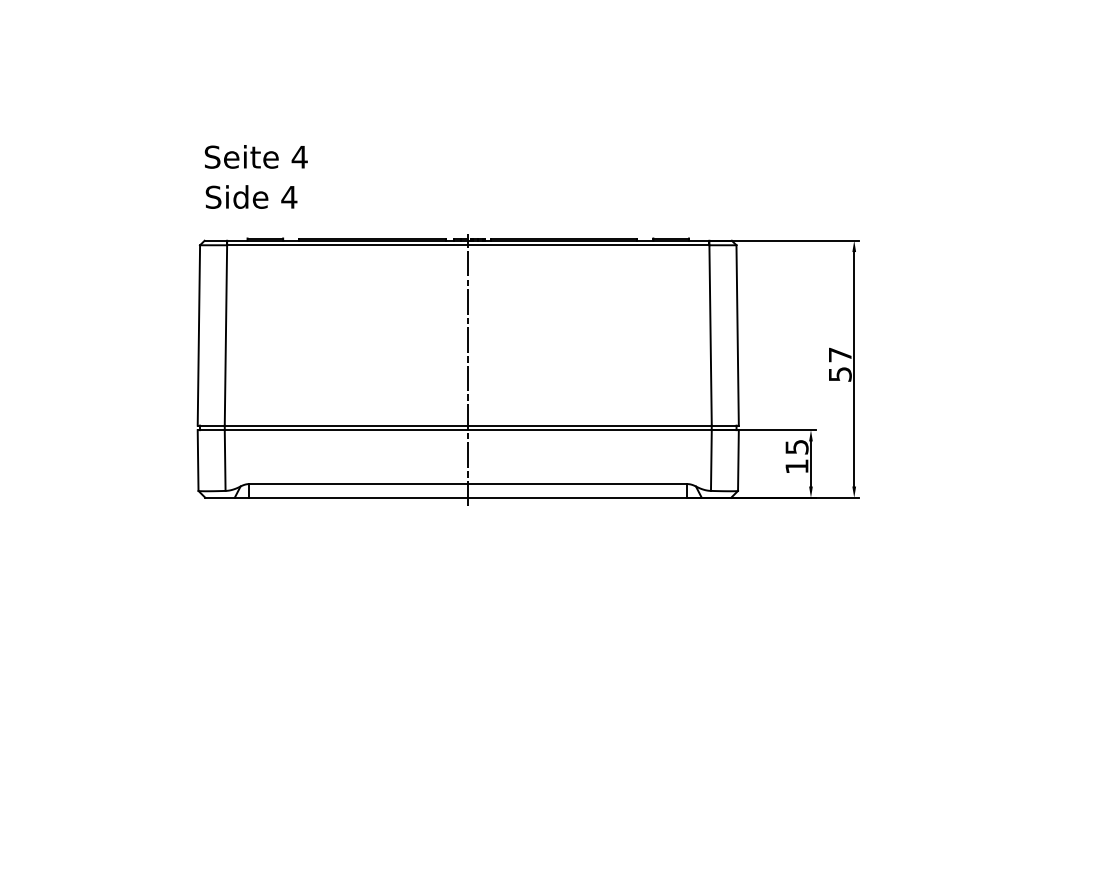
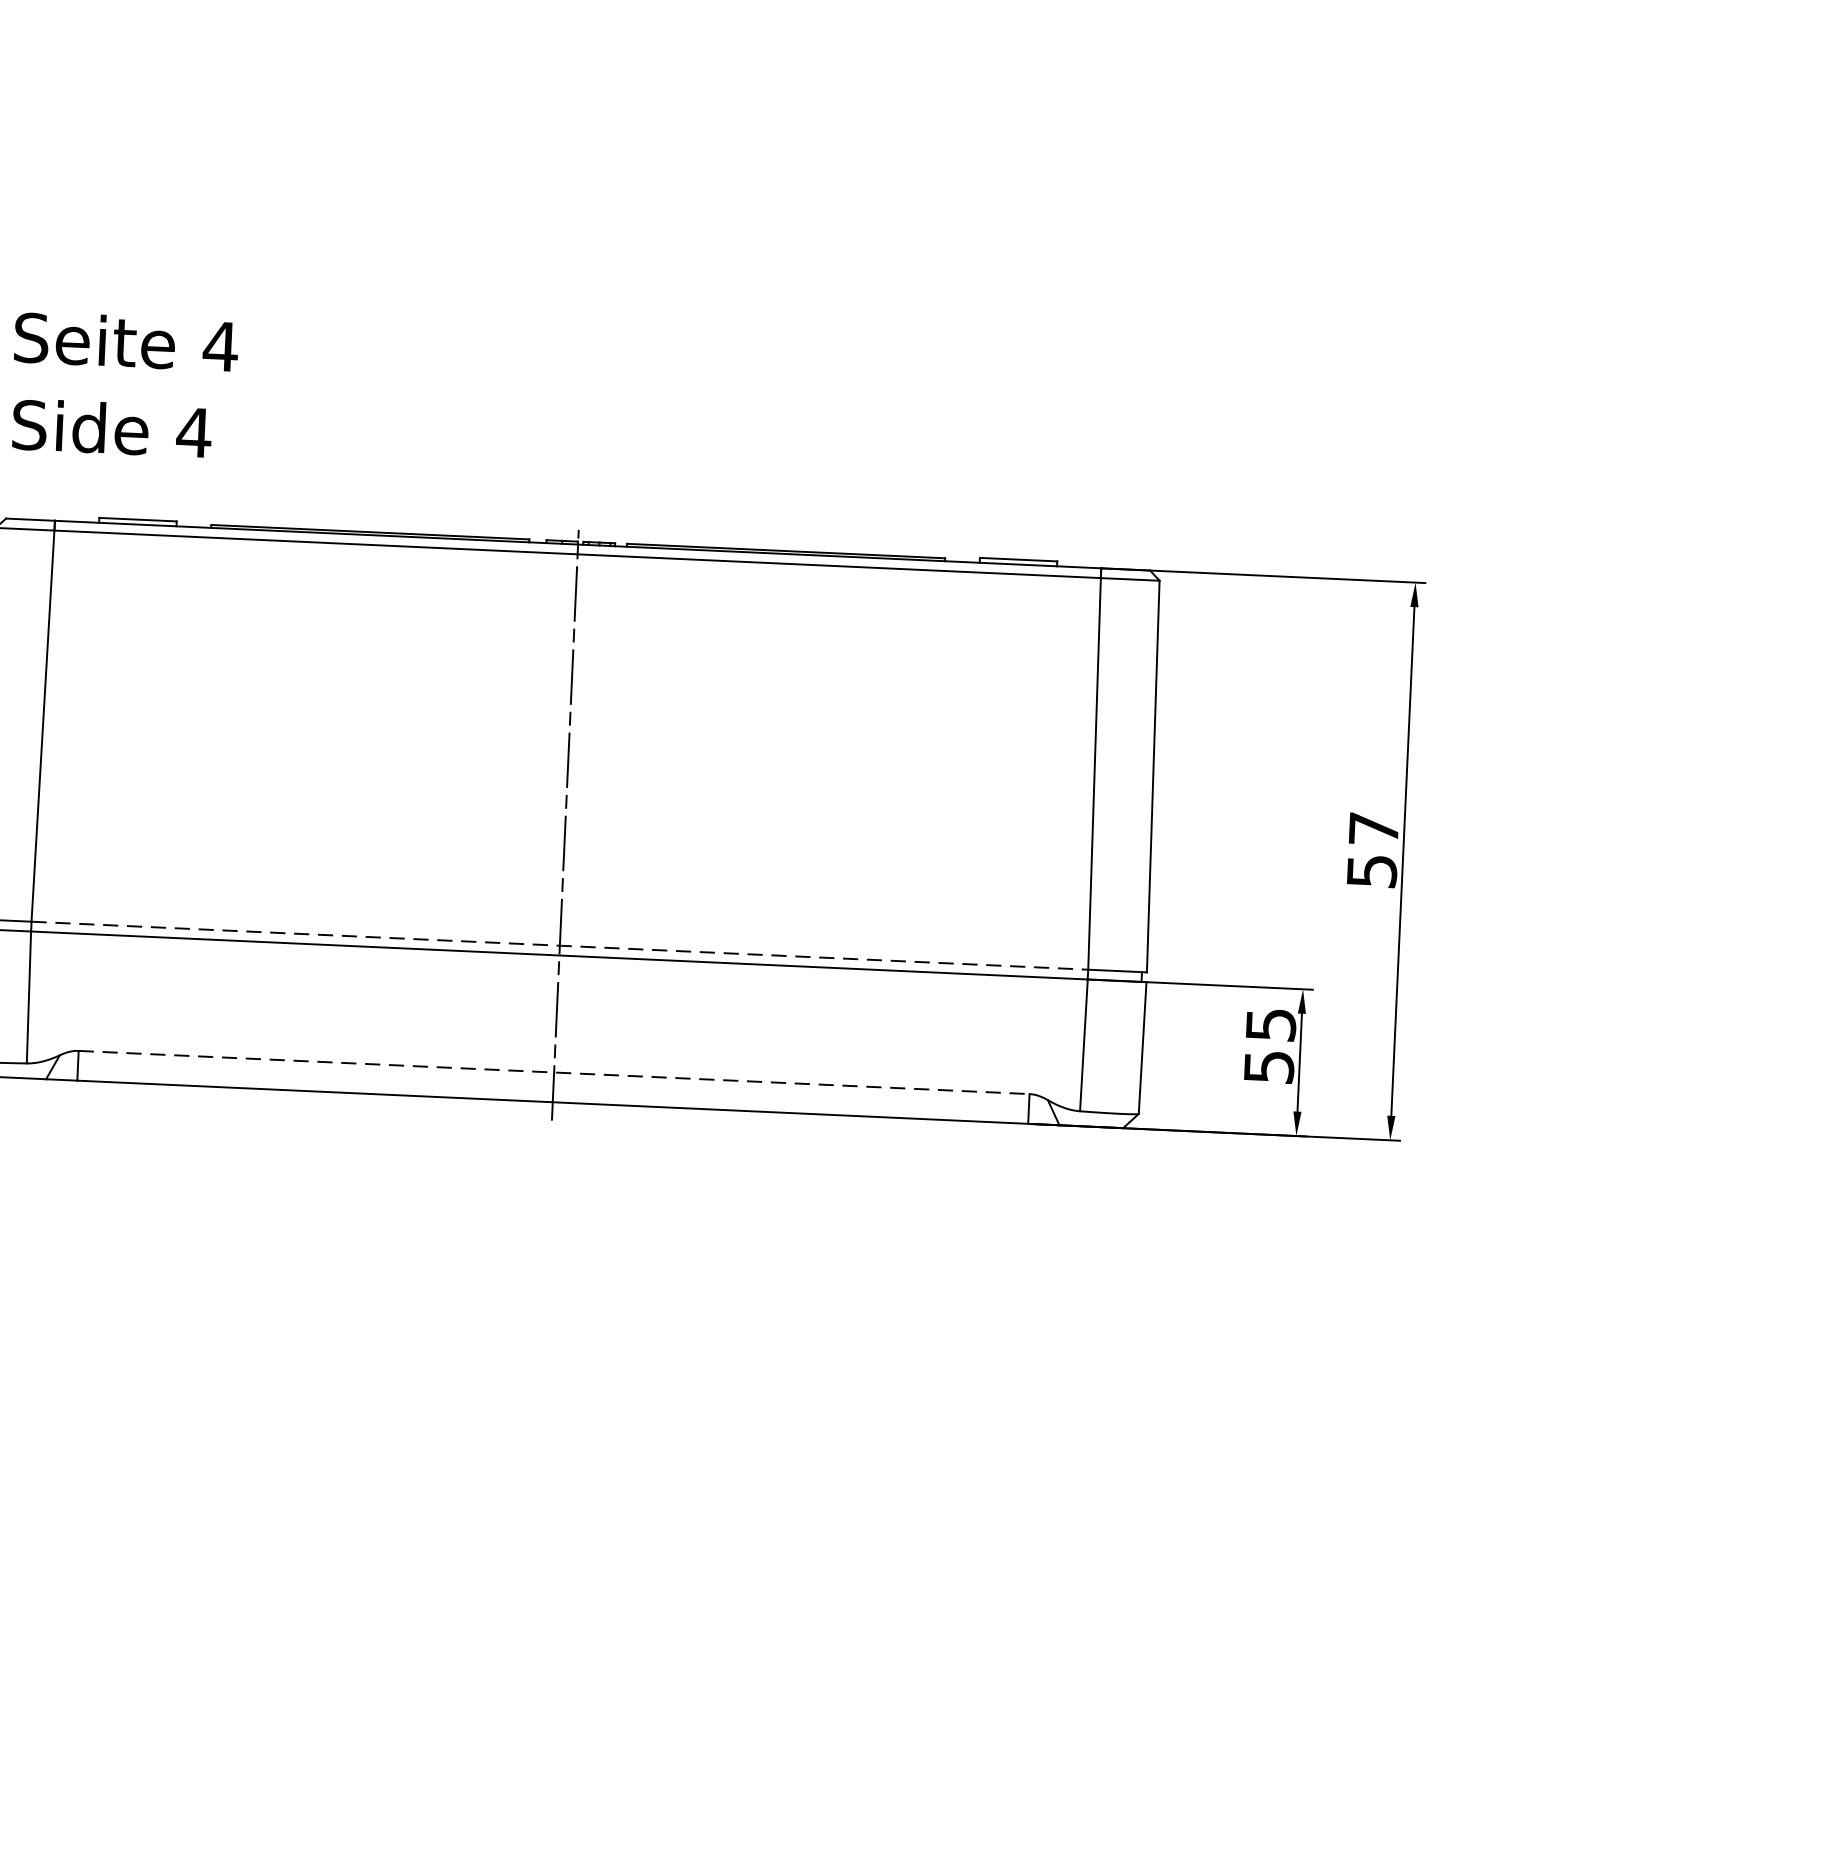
line: (468, 425) -> (560, 945), solid -> dashed
text: (796, 466) -> (1268, 1066), 15 -> 55
line: (468, 484) -> (554, 1073), solid -> dashed

